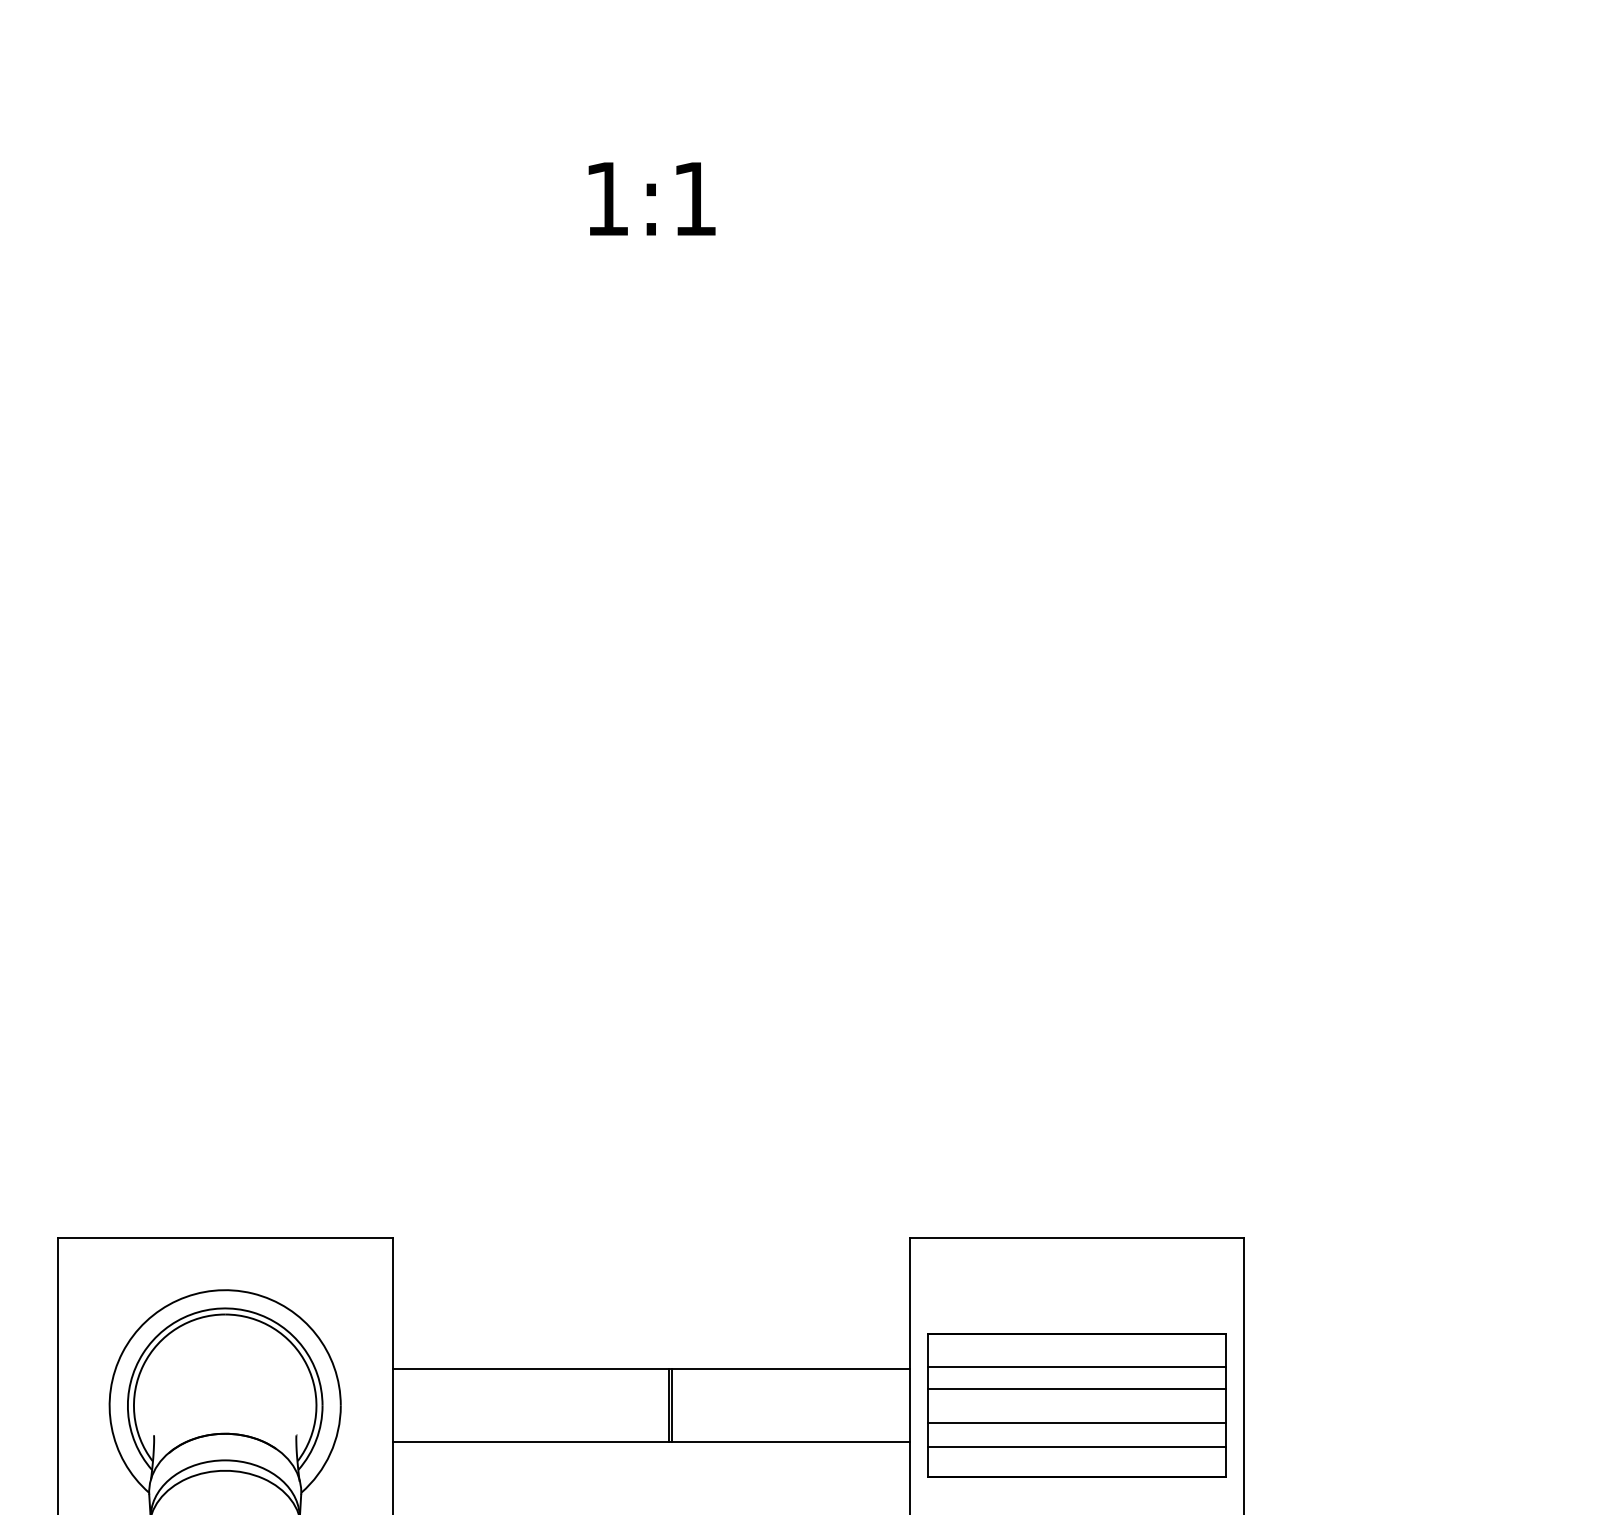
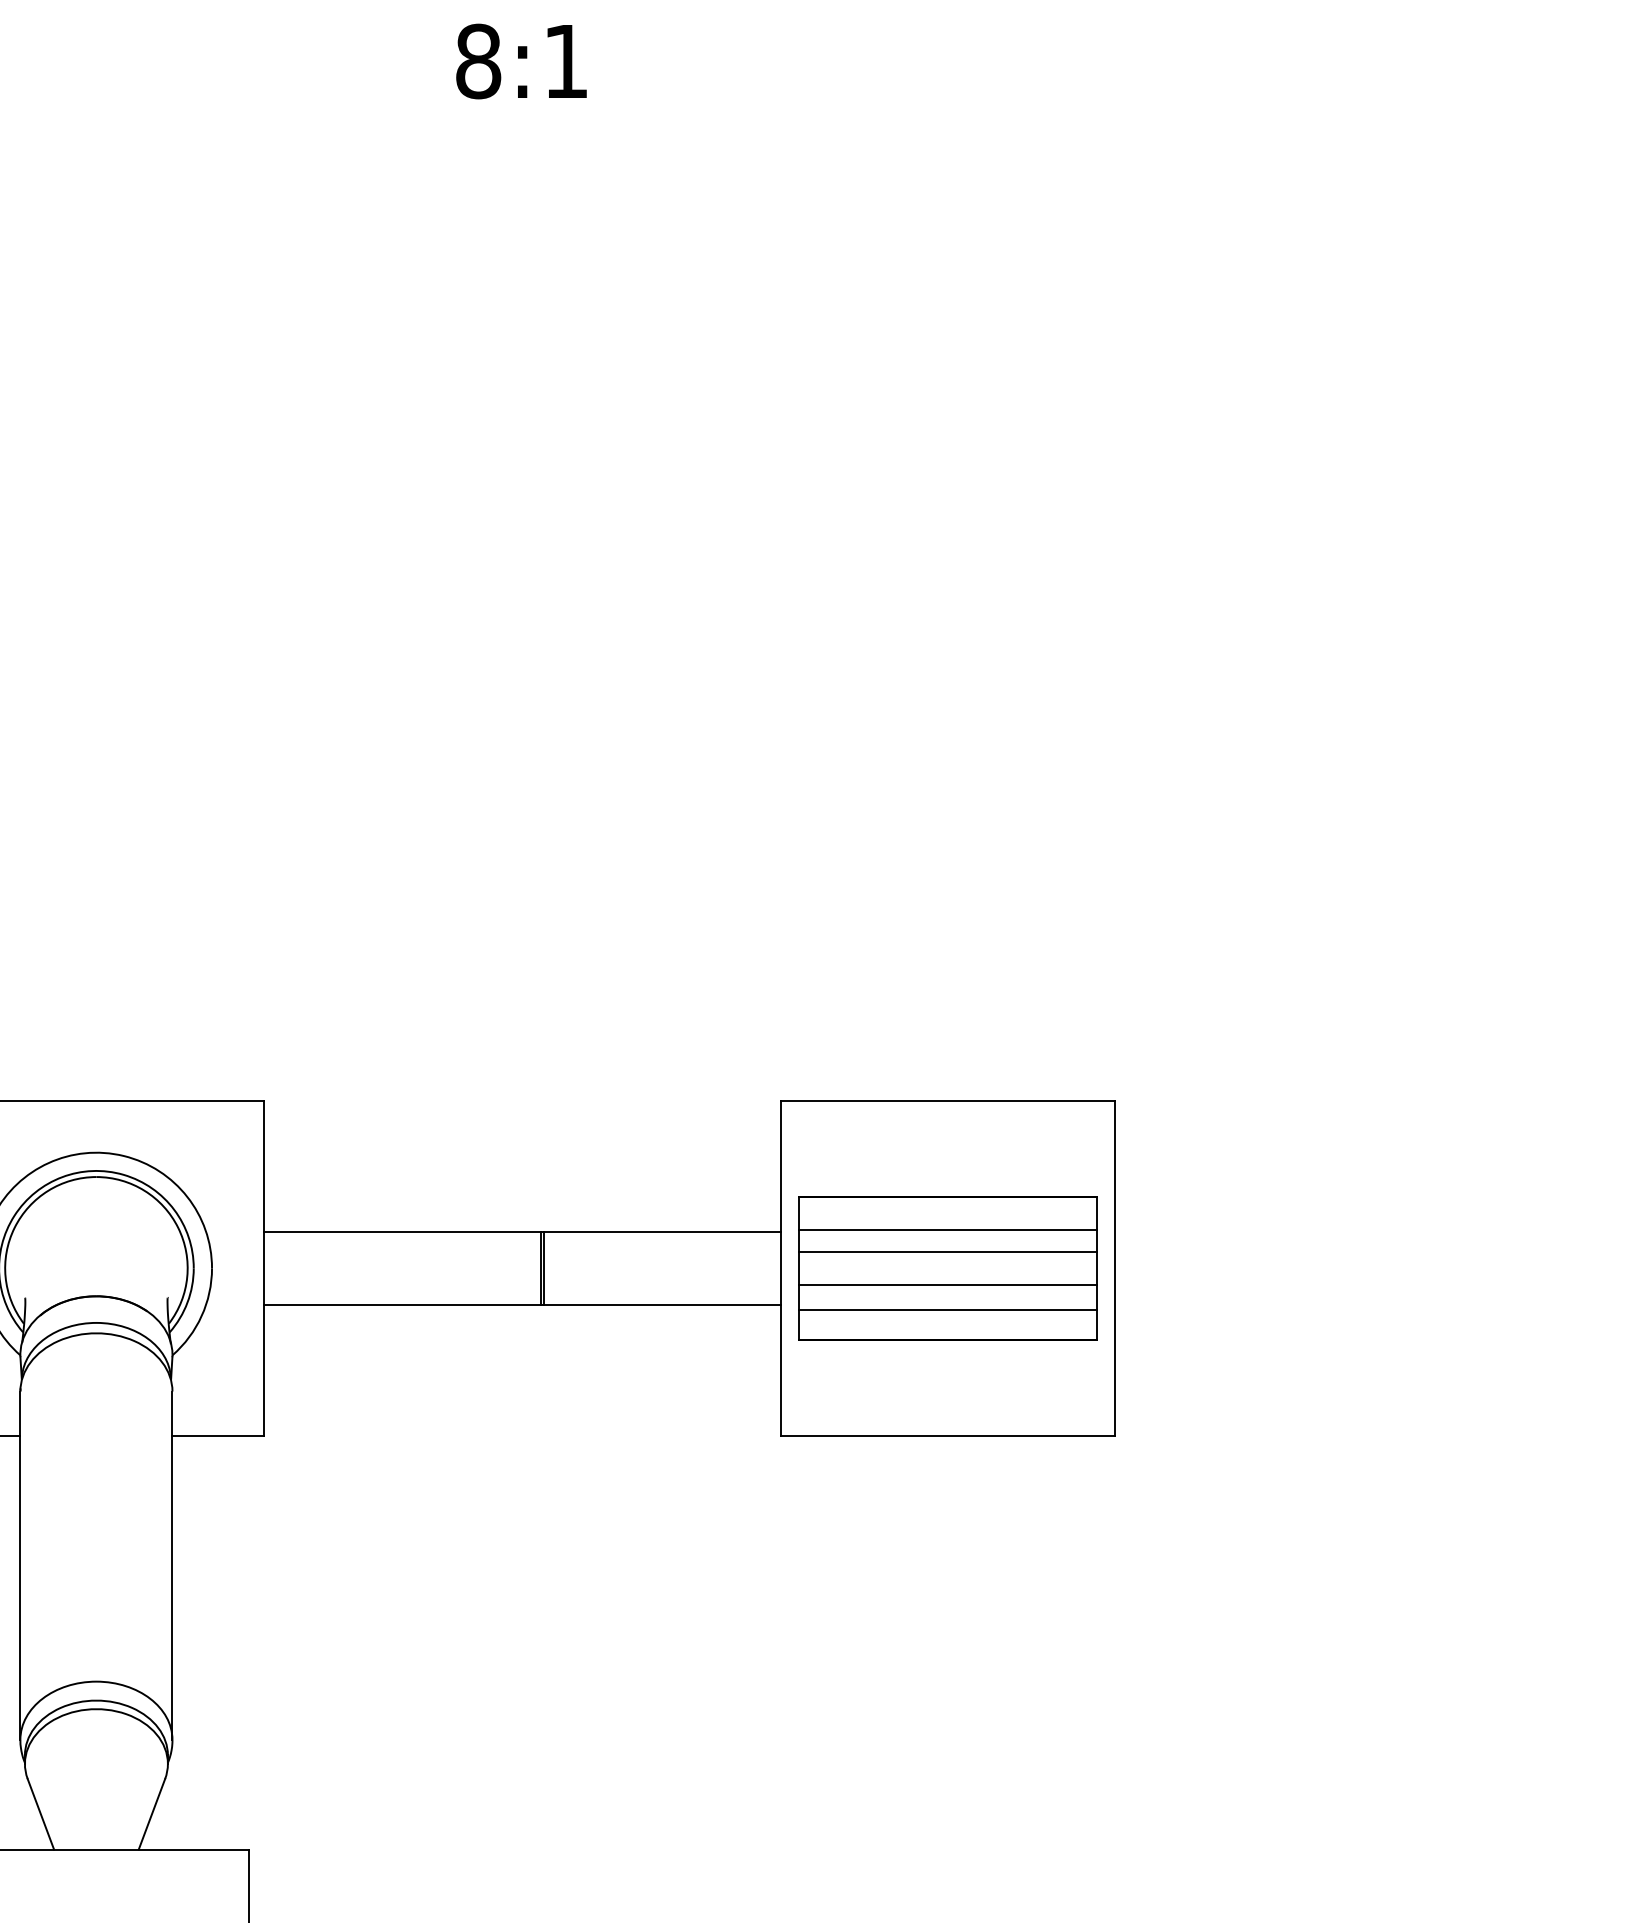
text: (607, 198) -> (478, 61), 1:1 -> 8:1

